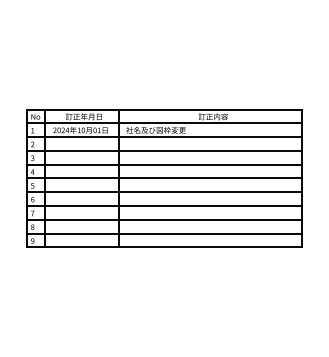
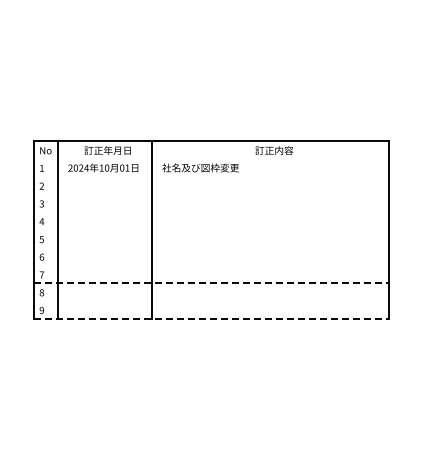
line: (164, 122) -> (211, 158), removed
line: (164, 136) -> (211, 176), removed
line: (164, 150) -> (211, 194), removed
line: (164, 164) -> (211, 212), removed
line: (164, 178) -> (211, 230), removed
line: (164, 192) -> (211, 247), removed
line: (164, 206) -> (211, 265), removed
line: (164, 220) -> (211, 283), solid -> dashed
line: (164, 234) -> (211, 301), removed
line: (164, 247) -> (211, 318), solid -> dashed

